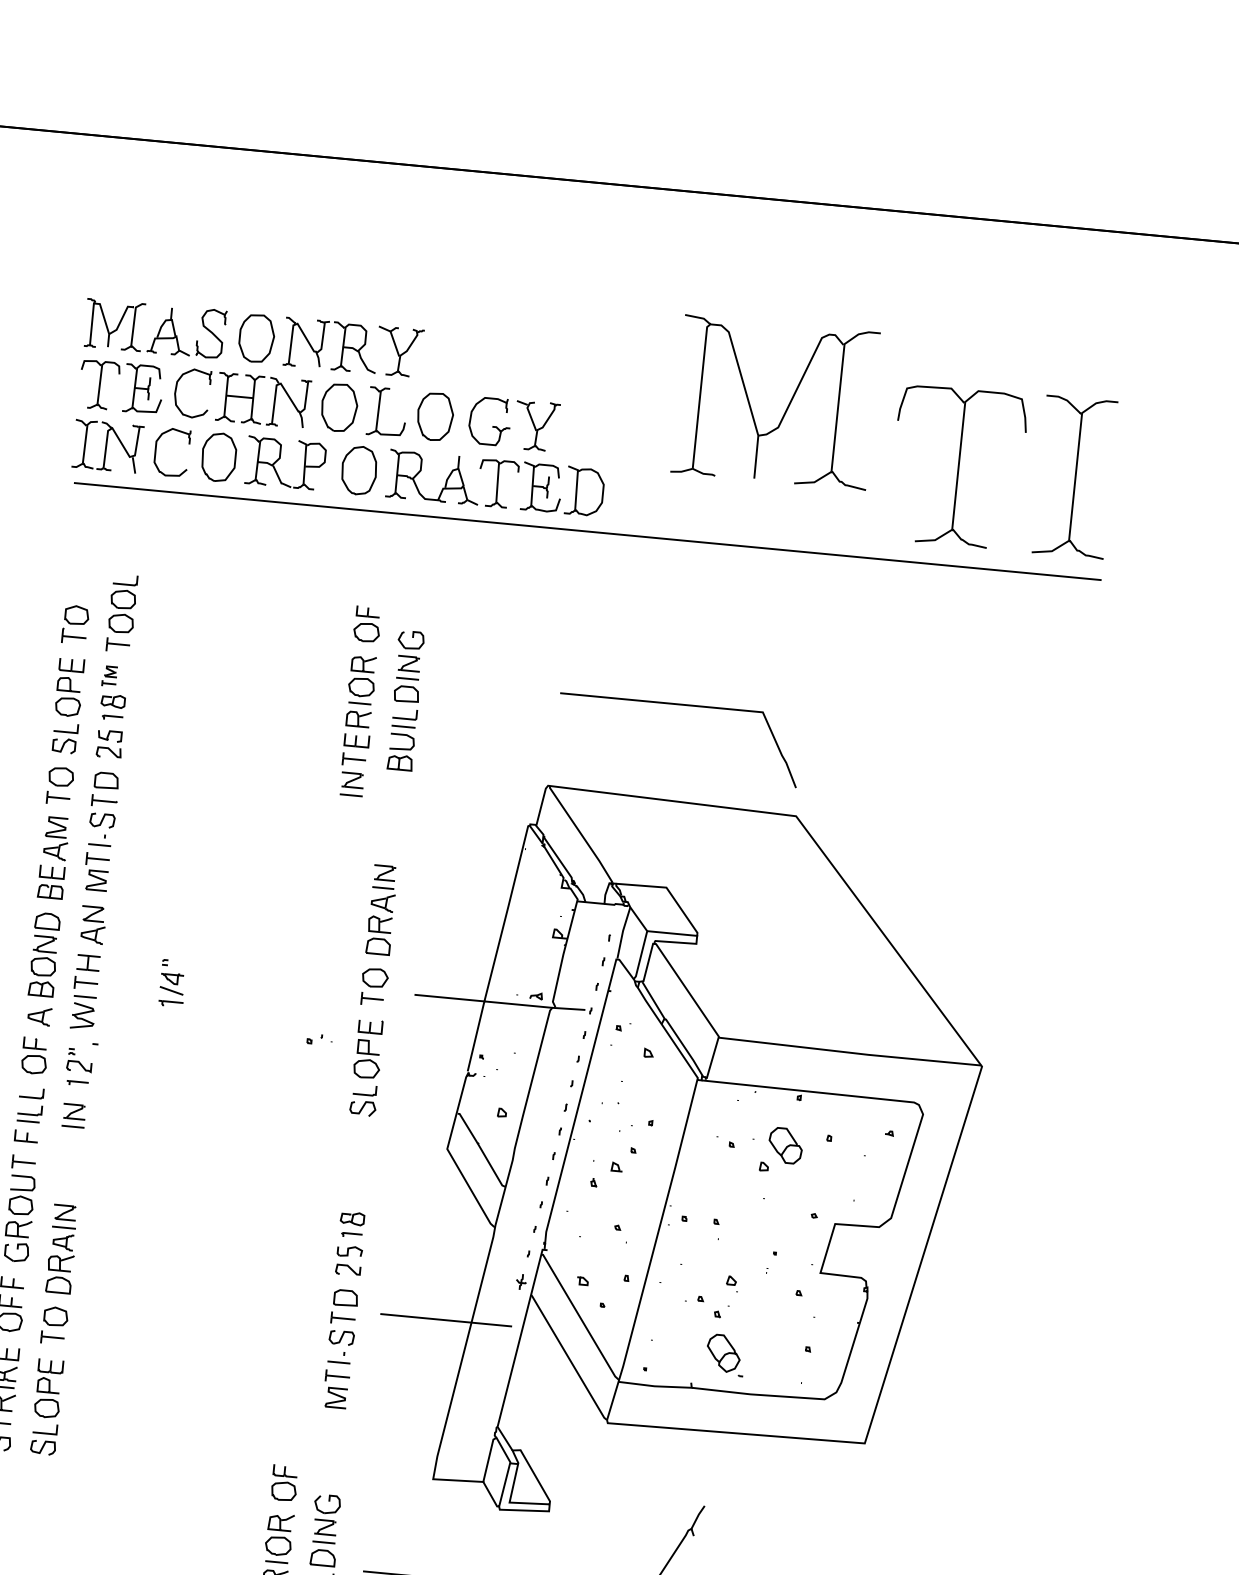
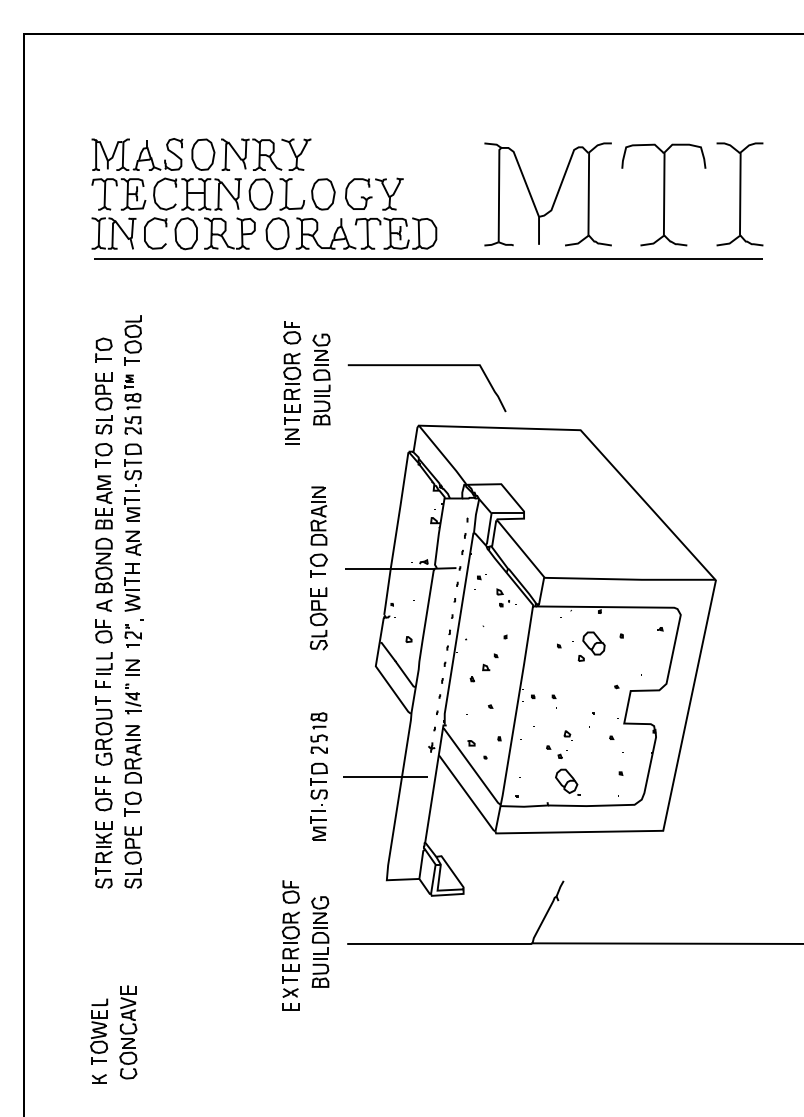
part: (784, 409) -> (554, 198), moved
line: (680, 706) -> (426, 366), moved
part: (172, 982) -> (133, 698), moved
part: (319, 1039) -> (507, 603), moved

